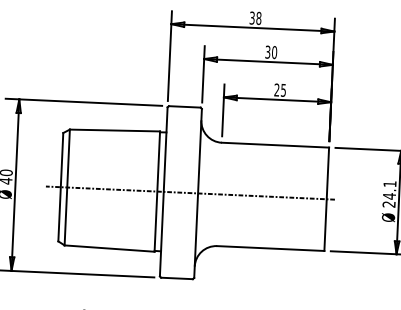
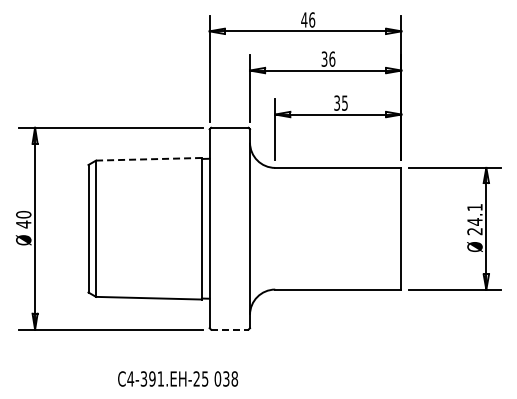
text: (255, 17) -> (308, 19), 38 -> 46
text: (274, 51) -> (332, 58), 30 -> 36
text: (277, 90) -> (337, 103), 25 -> 35
line: (115, 130) -> (149, 159), solid -> dashed
line: (189, 192) -> (240, 228), removed
line: (176, 278) -> (229, 329), solid -> dashed

